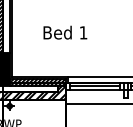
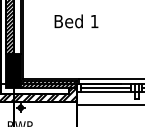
text: (65, 32) -> (76, 21), moved

